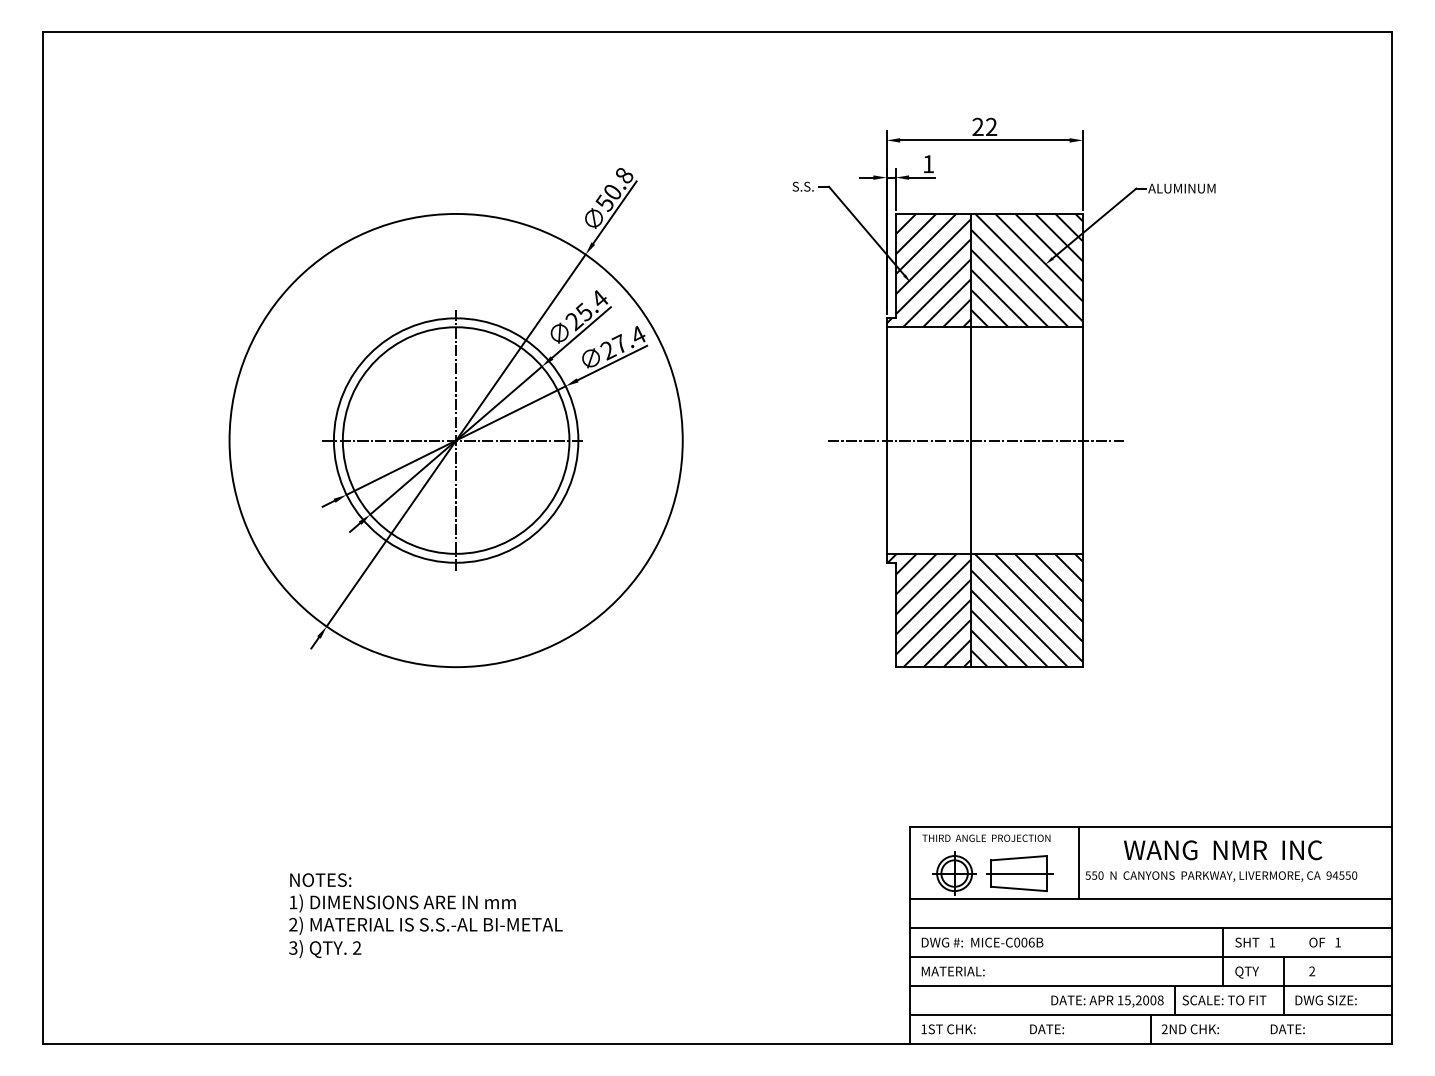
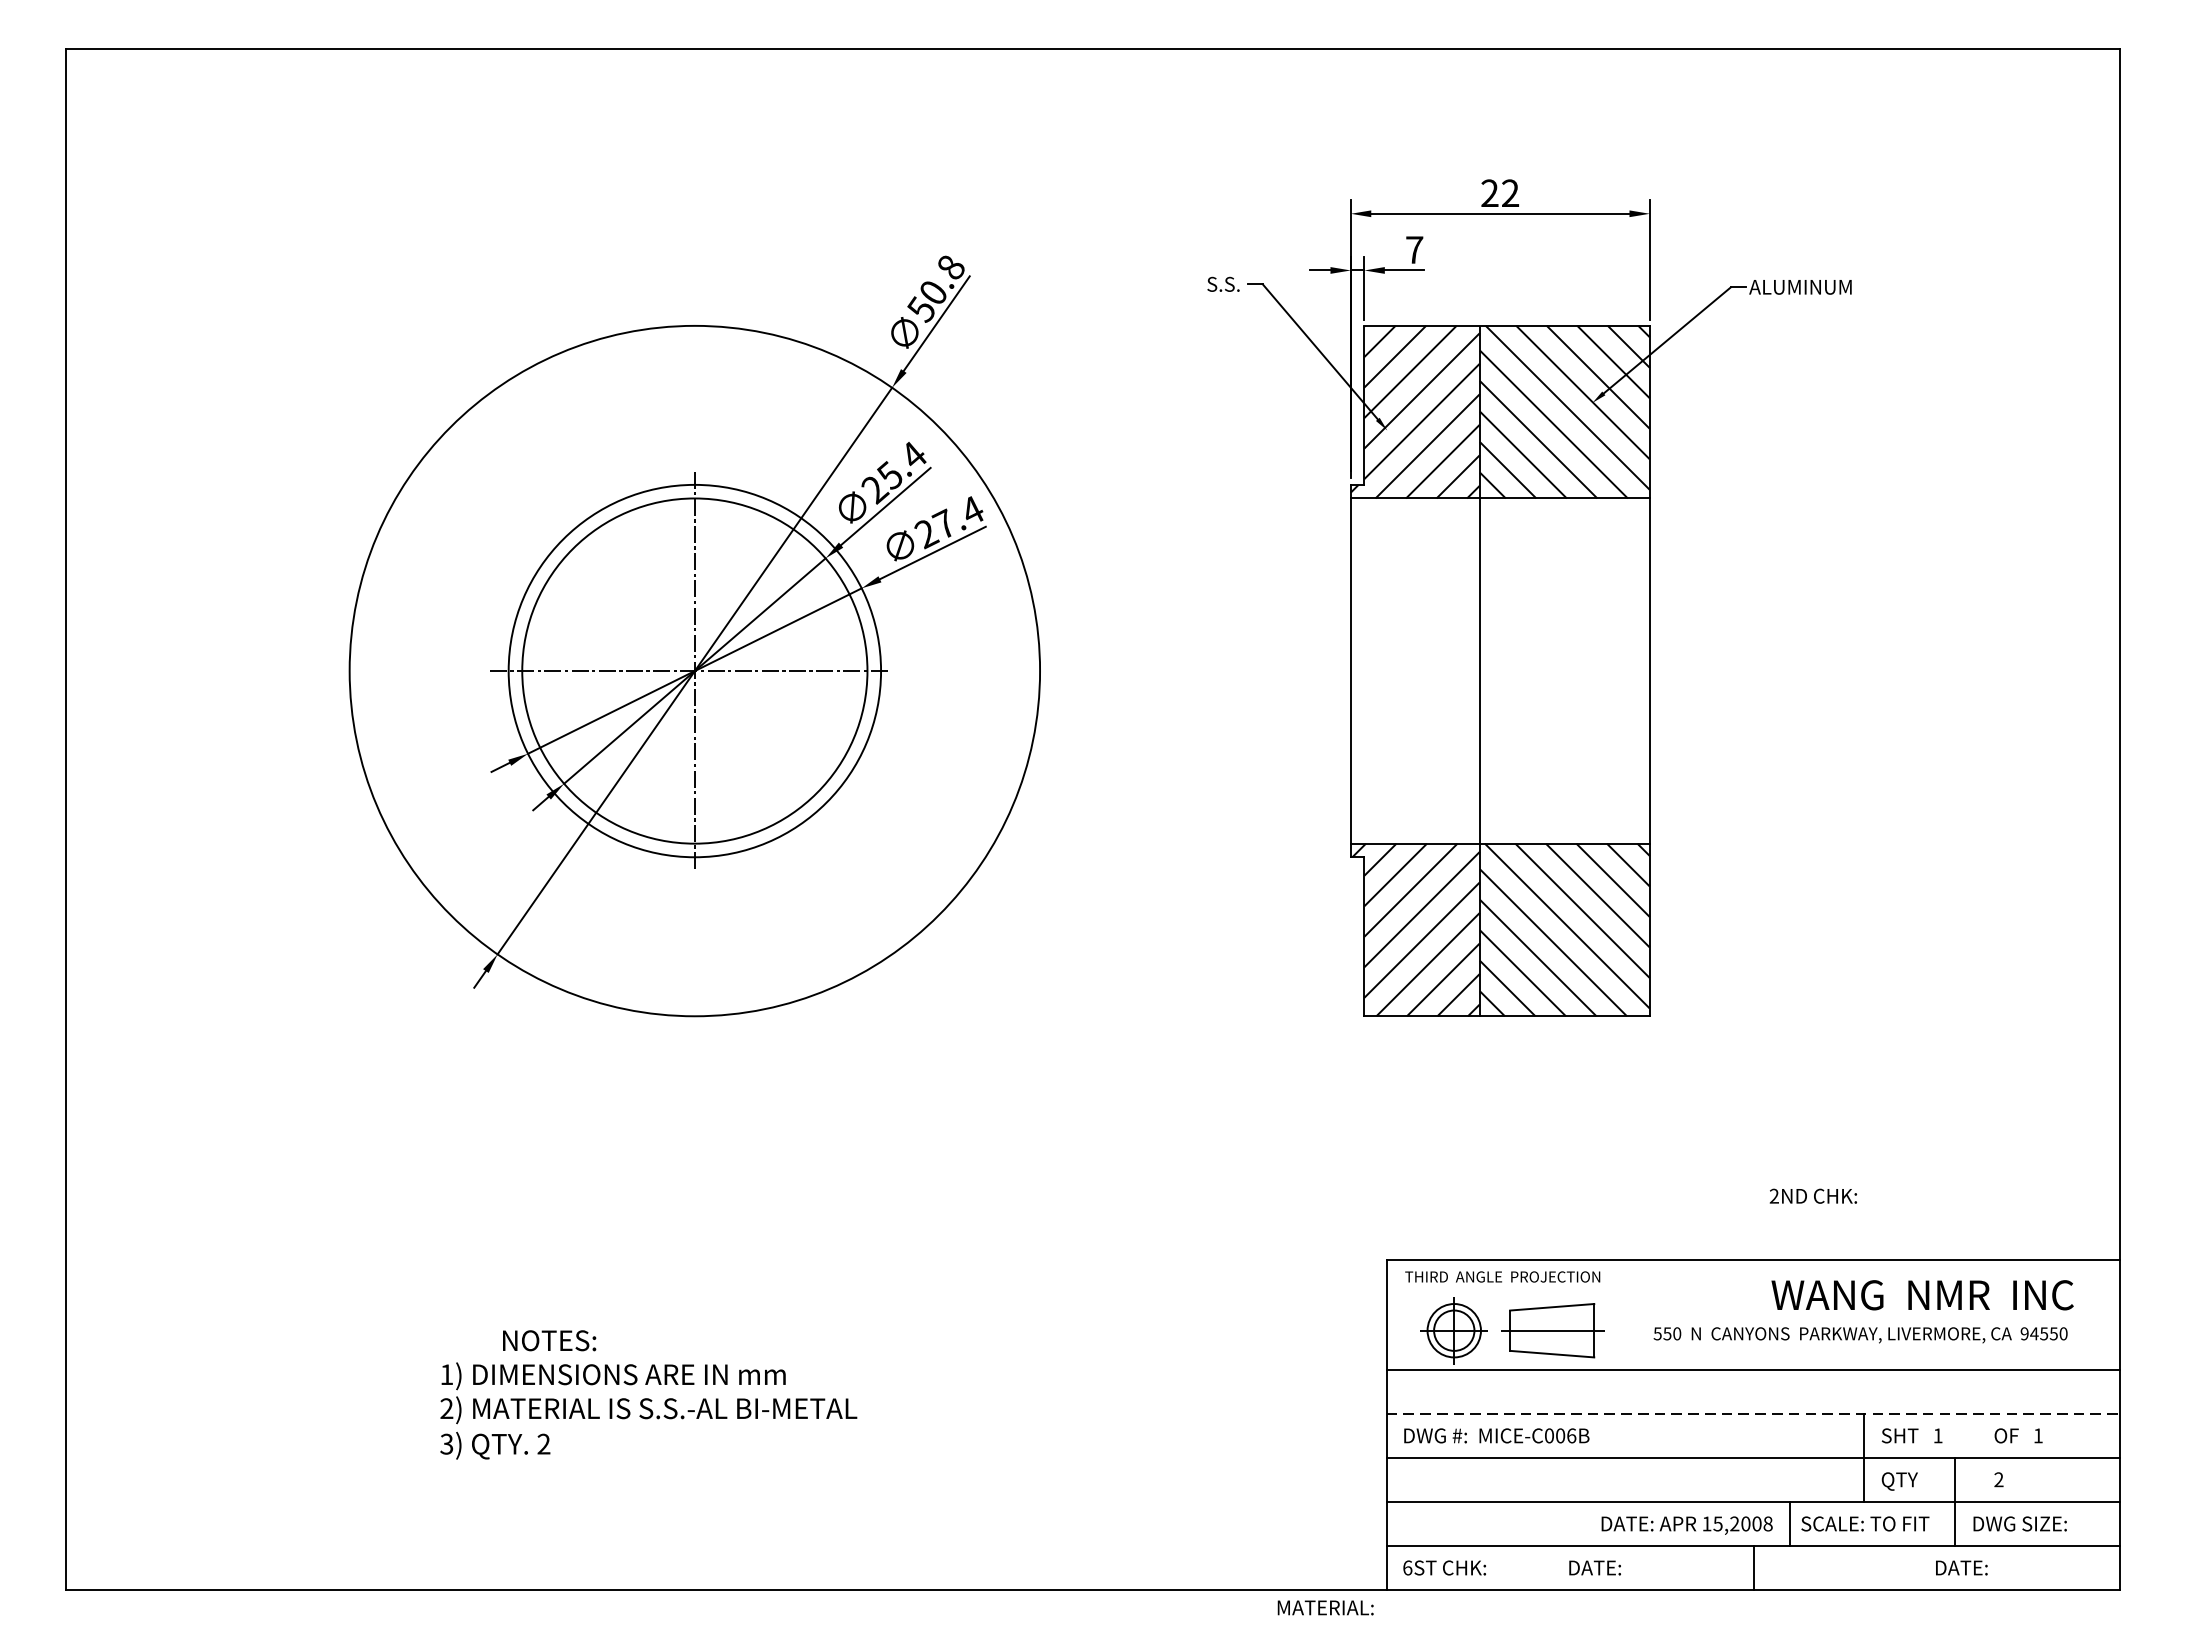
text: (928, 164) -> (1414, 250), 1 -> 7
line: (976, 440) -> (1487, 670), removed
text: (1223, 850) -> (1923, 1295), moved
line: (1078, 863) -> (1642, 1315), removed
text: (320, 879) -> (549, 1339), moved
line: (1151, 928) -> (1754, 1414), solid -> dashed
text: (952, 971) -> (1324, 1607), moved
text: (924, 1029) -> (1408, 1568), 1ST -> 6ST
text: (1189, 1029) -> (1812, 1196), moved

